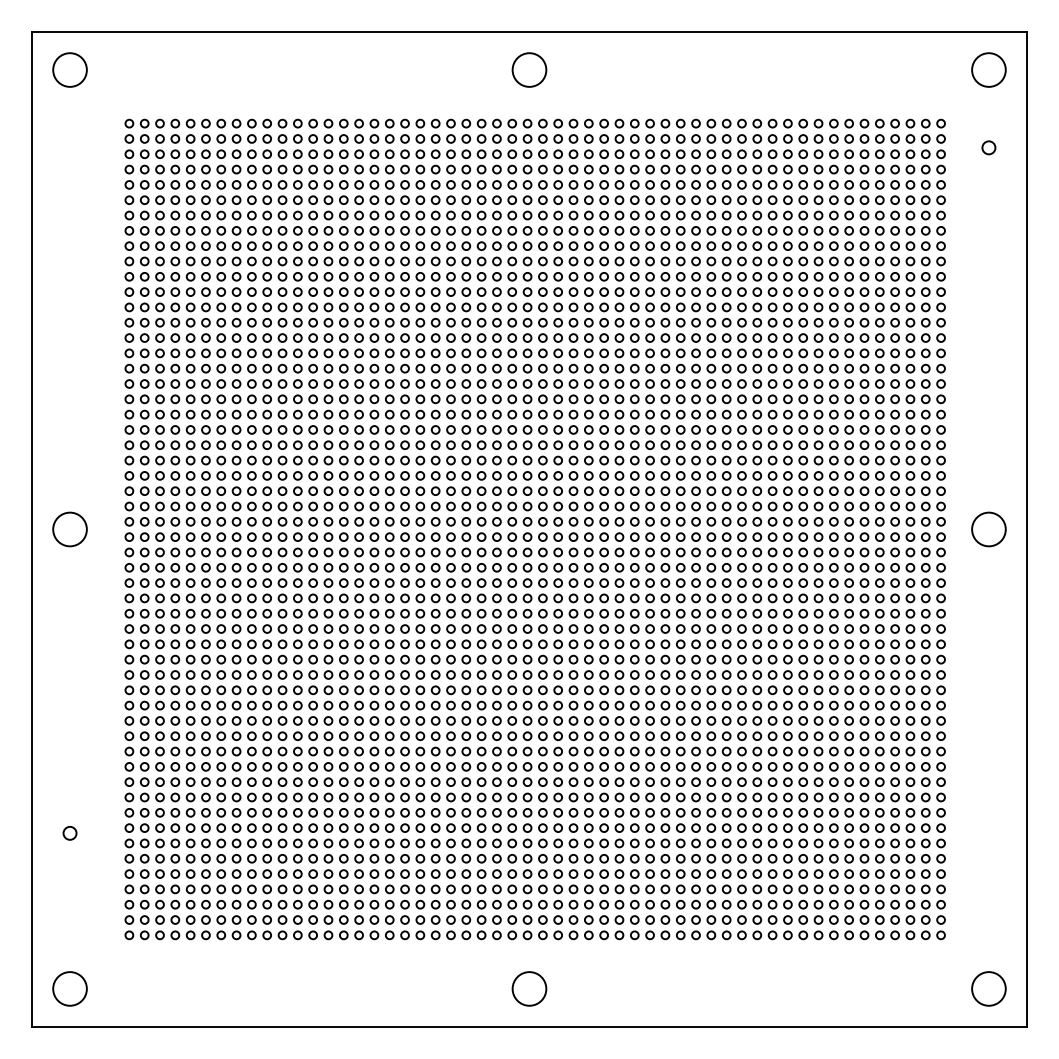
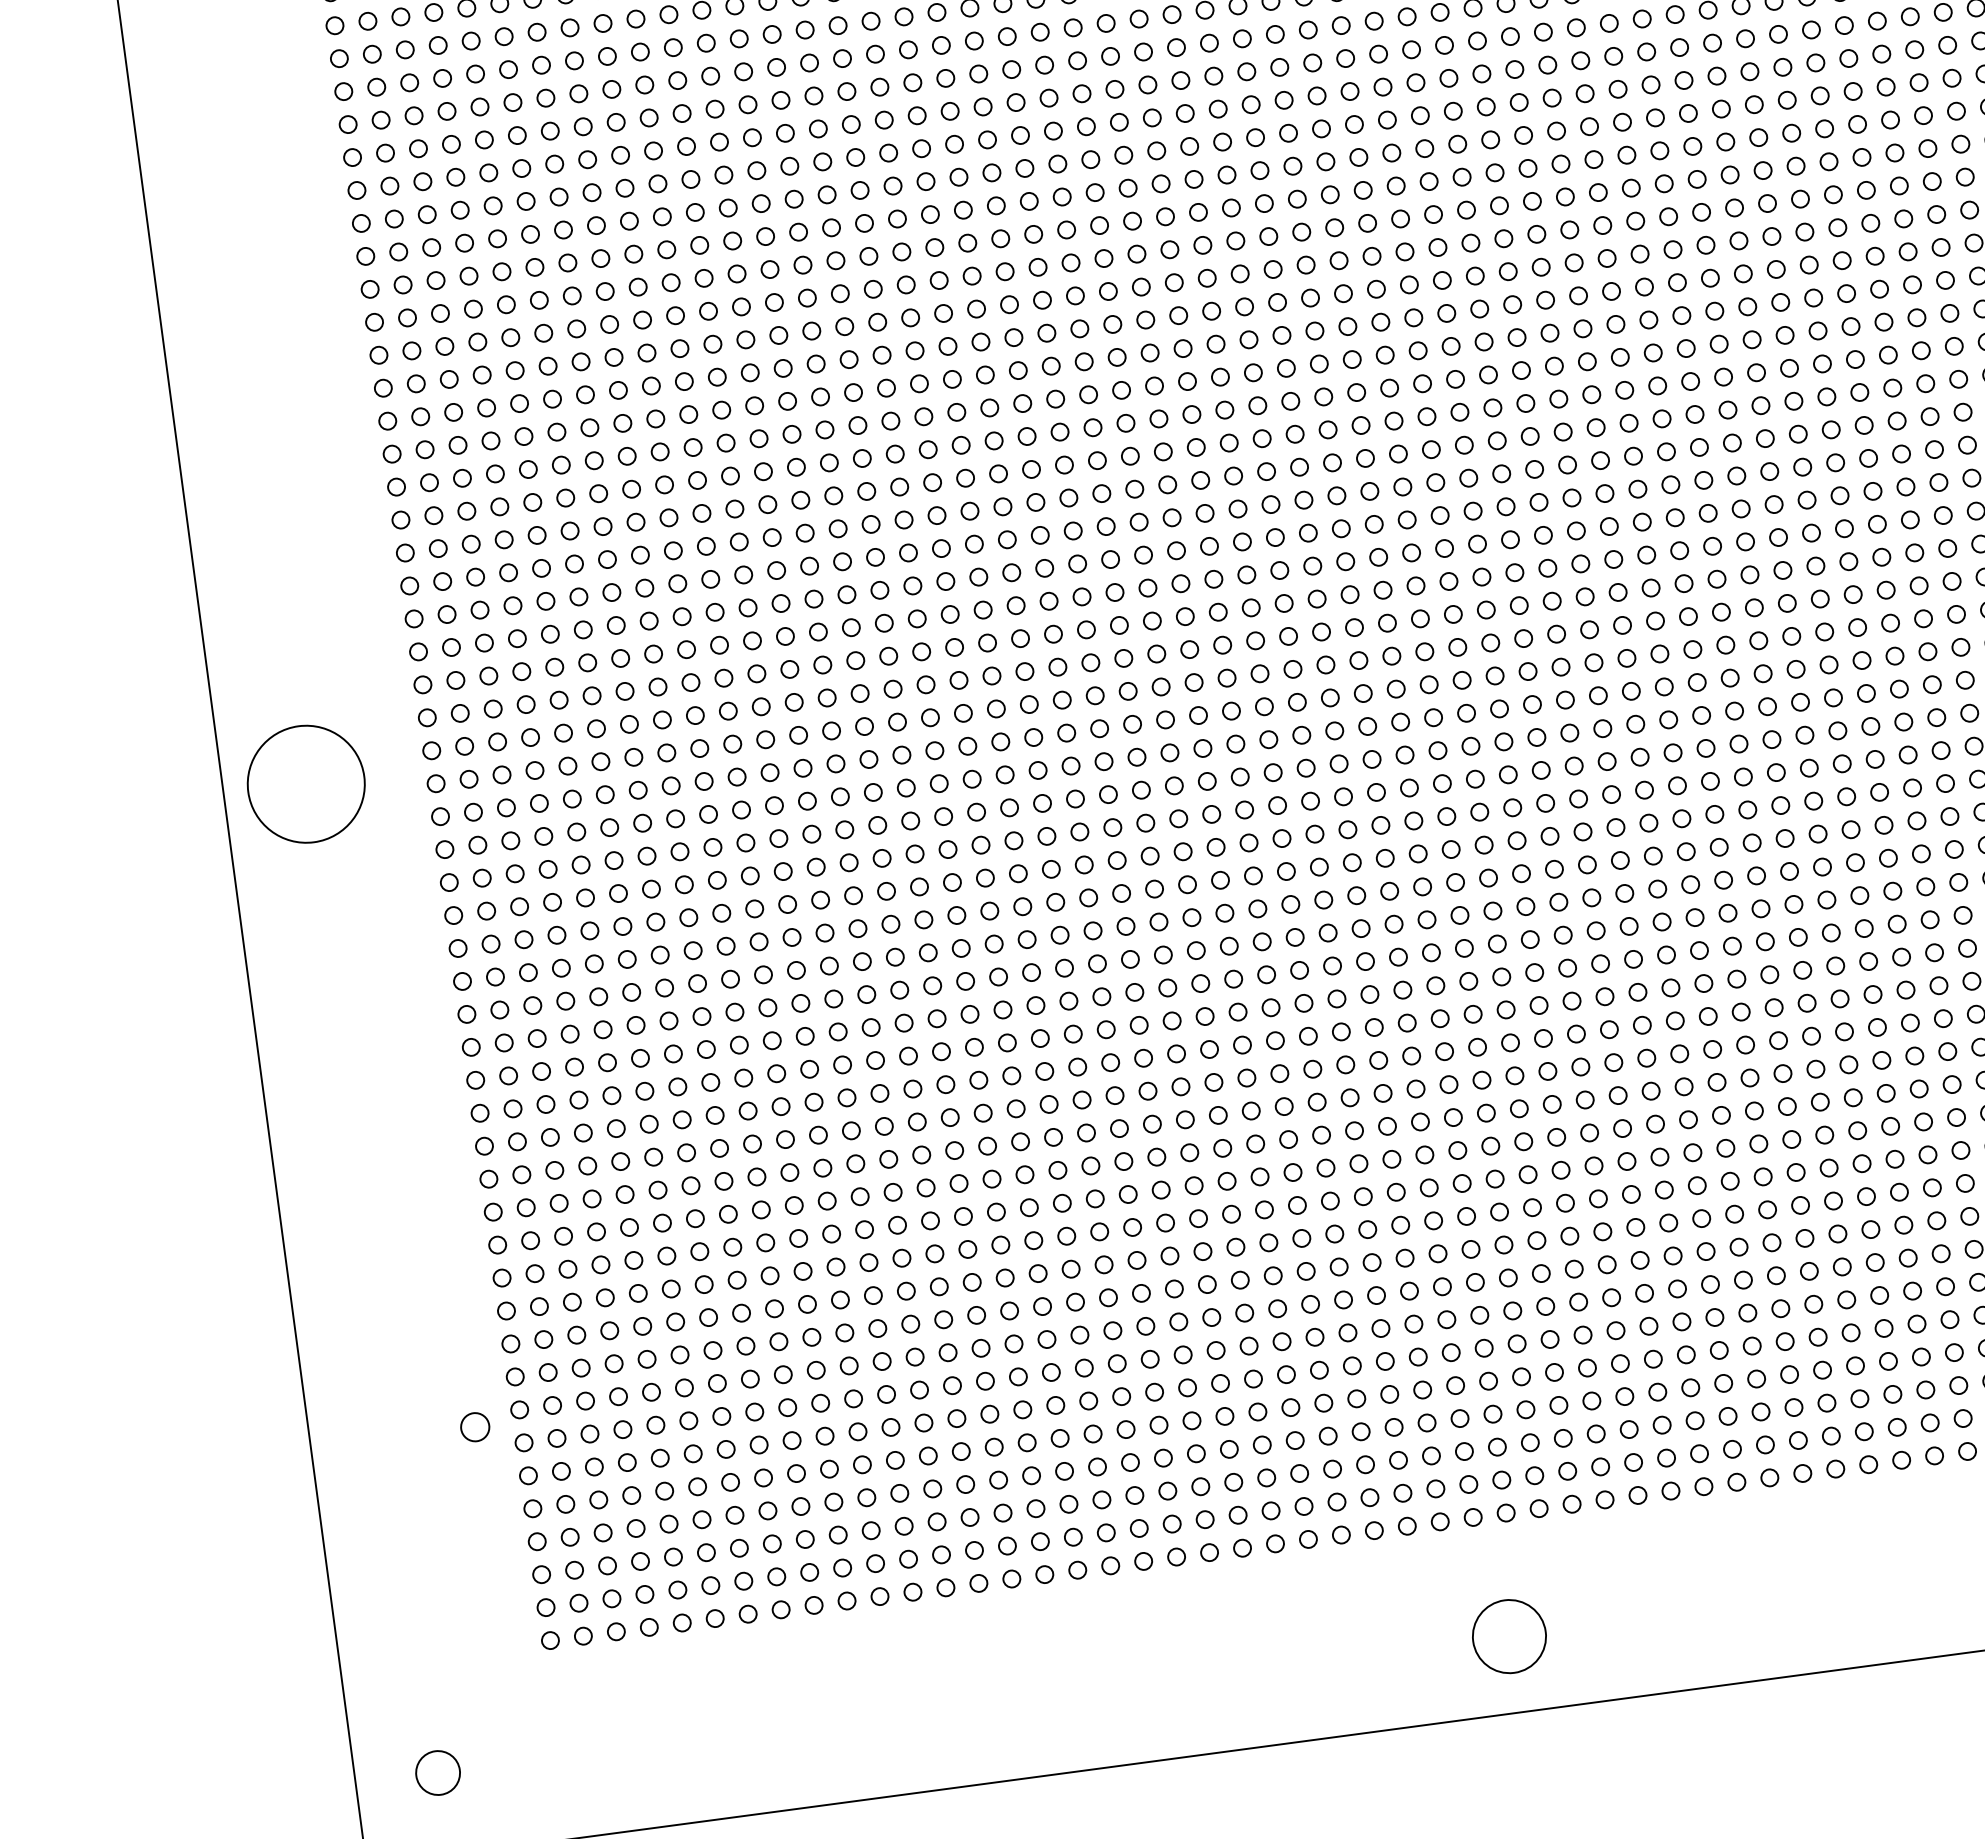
circle: (69, 529) -> (305, 784), size x1.6
circle: (69, 833) -> (474, 1427), moved
circle: (69, 988) -> (436, 1772), size x0.6
circle: (529, 988) -> (1509, 1635), moved

